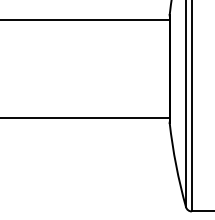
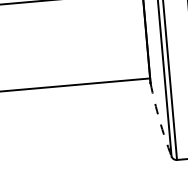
arc: (176, 165) -> (159, 120), solid -> dashed

